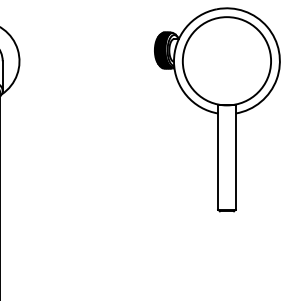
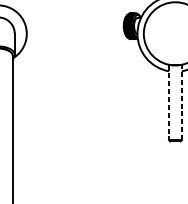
line: (218, 157) -> (169, 102), solid -> dashed
line: (235, 157) -> (181, 102), solid -> dashed

